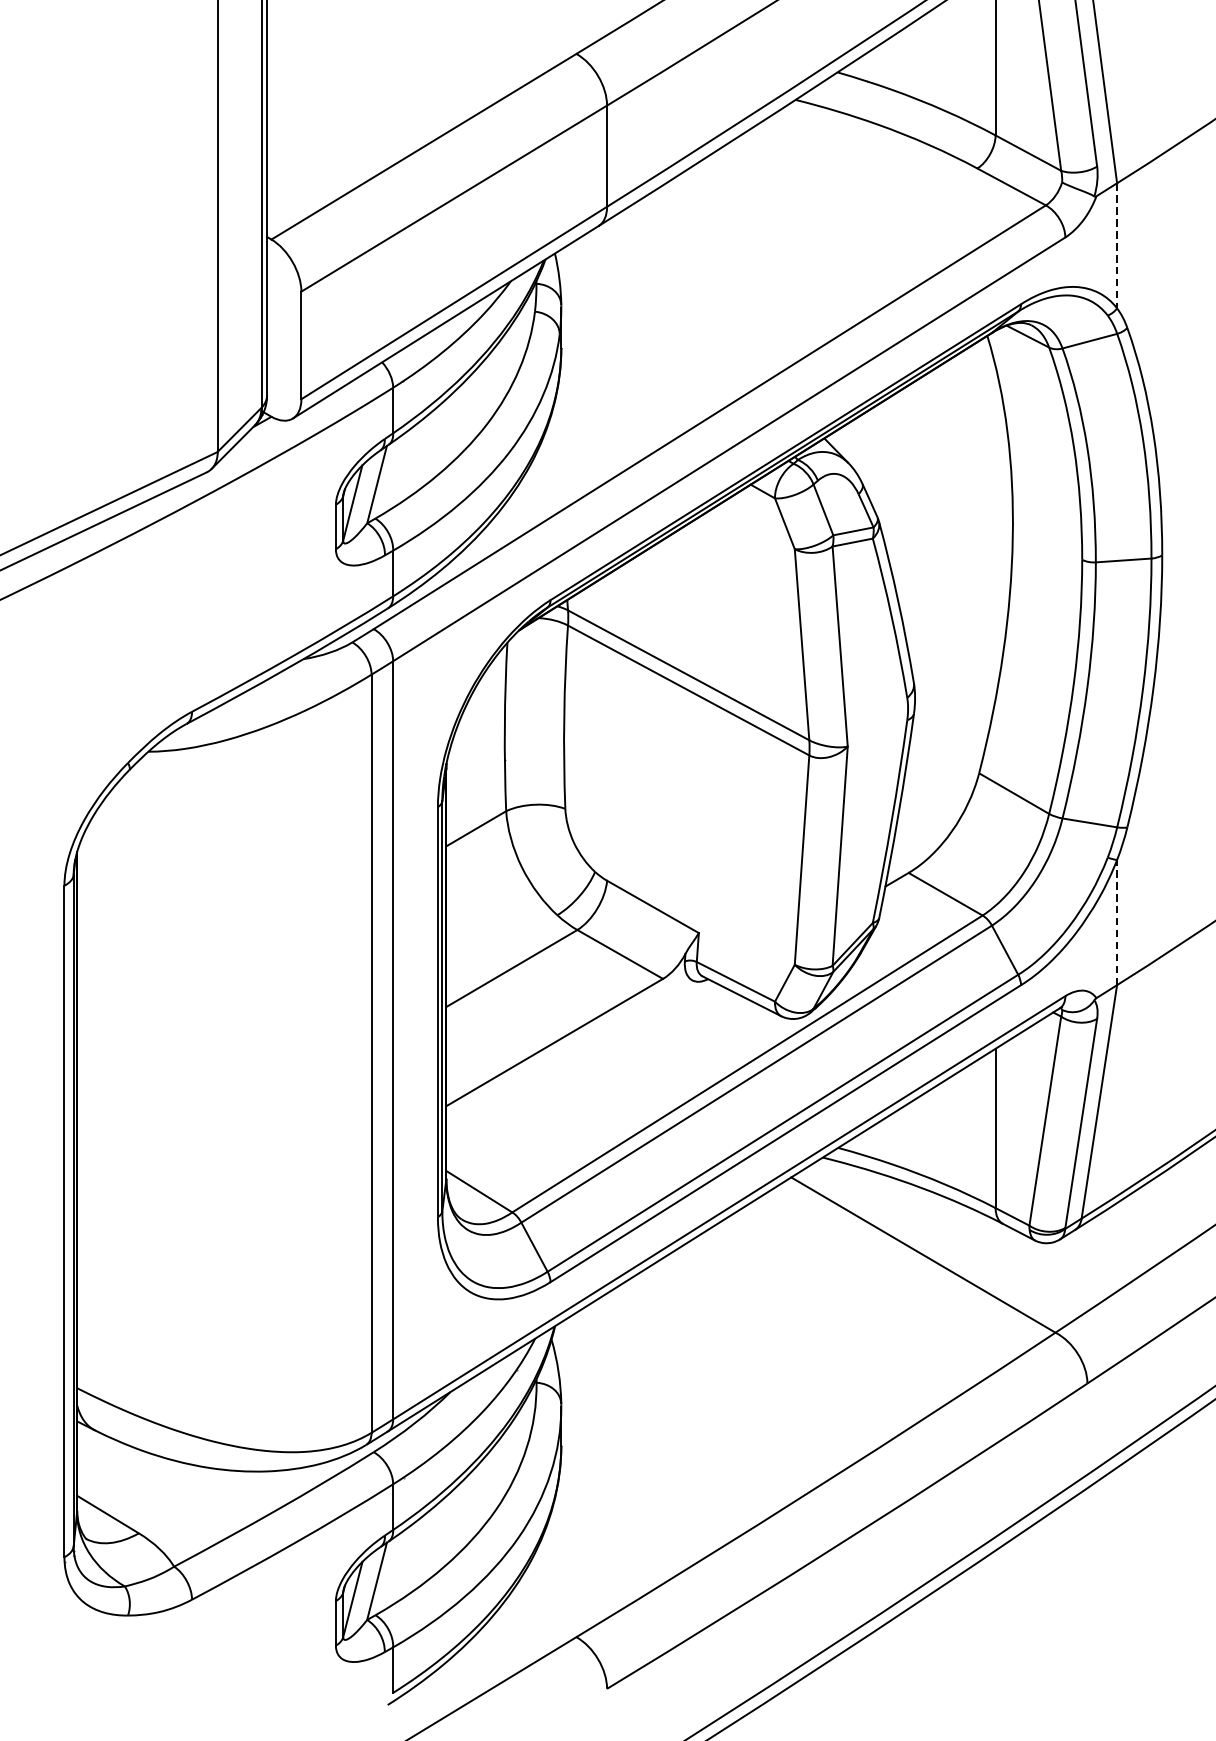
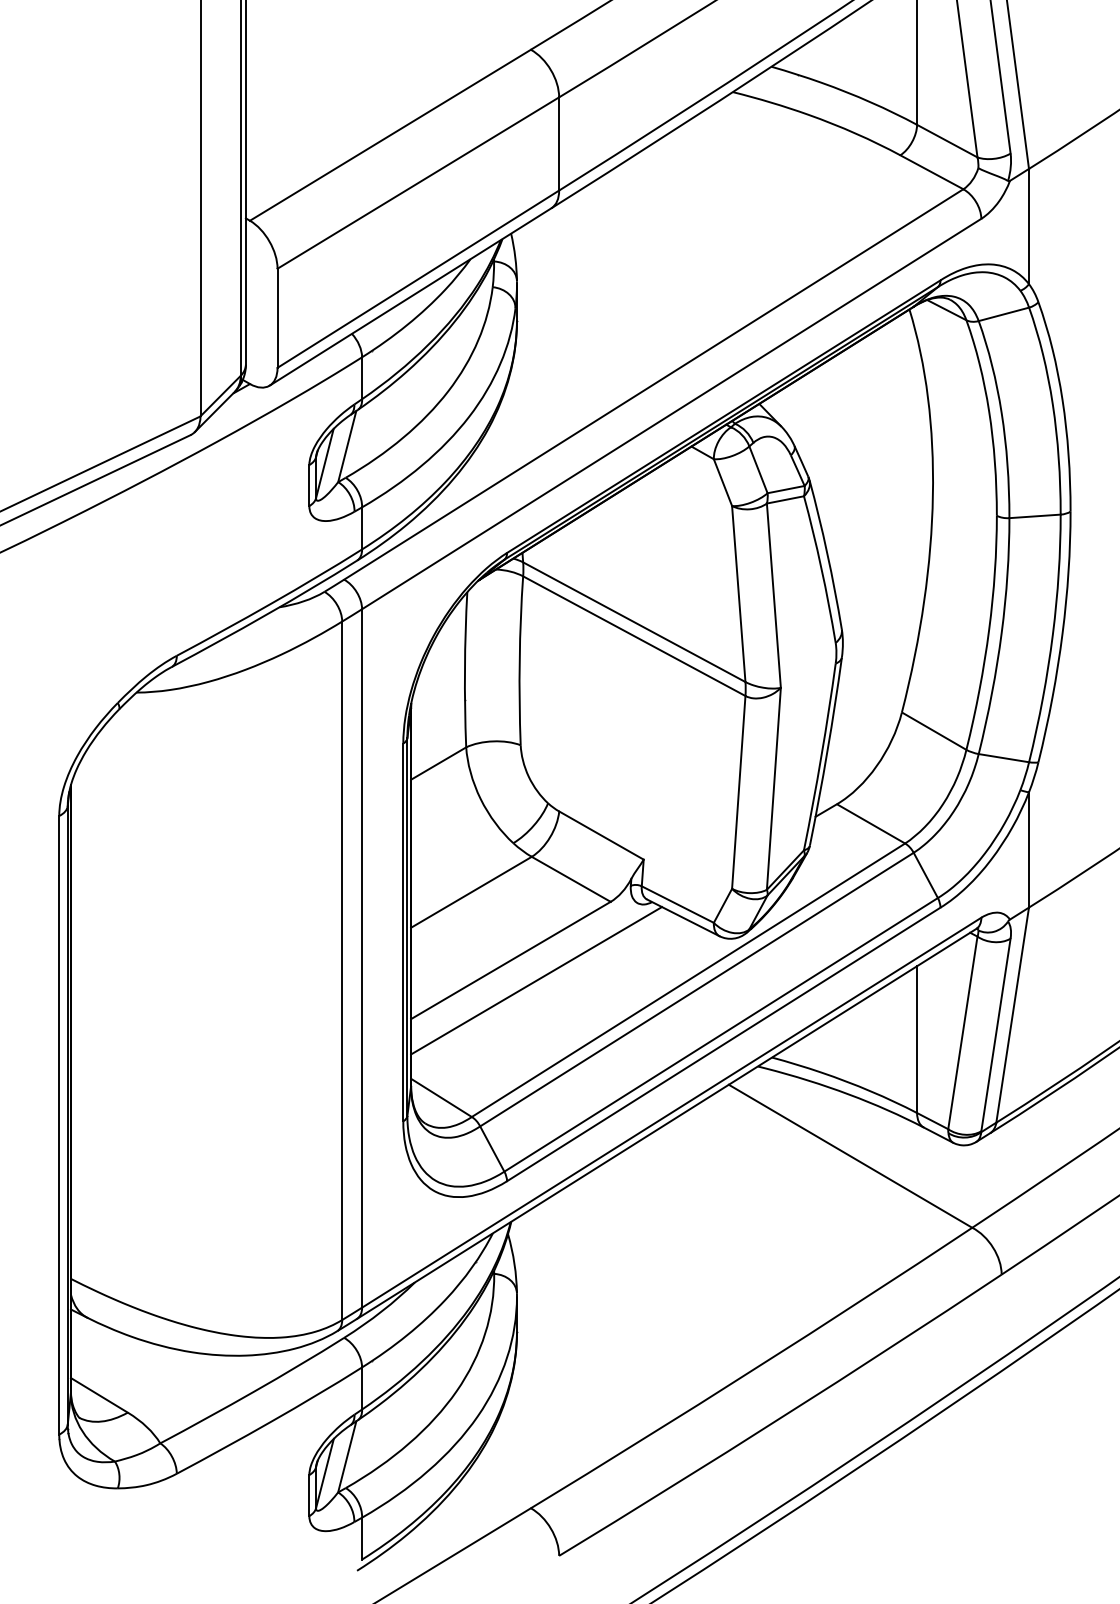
line: (1116, 245) -> (1028, 226), dashed -> solid
line: (1116, 922) -> (1028, 849), dashed -> solid
line: (582, 1064) -> (536, 980), added

